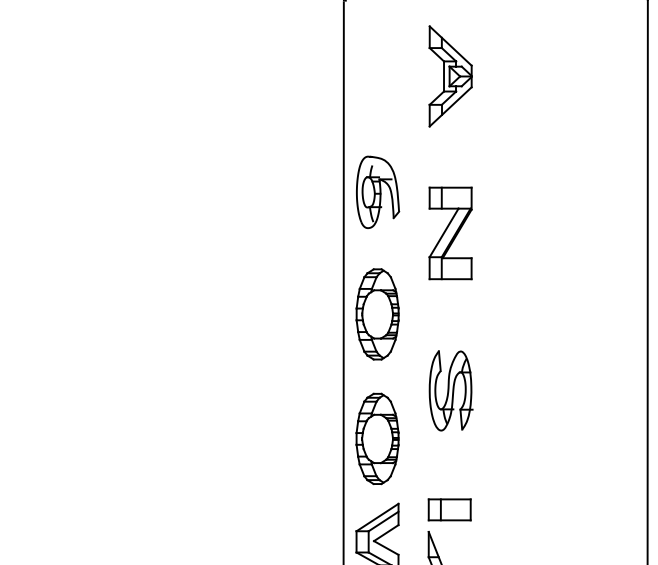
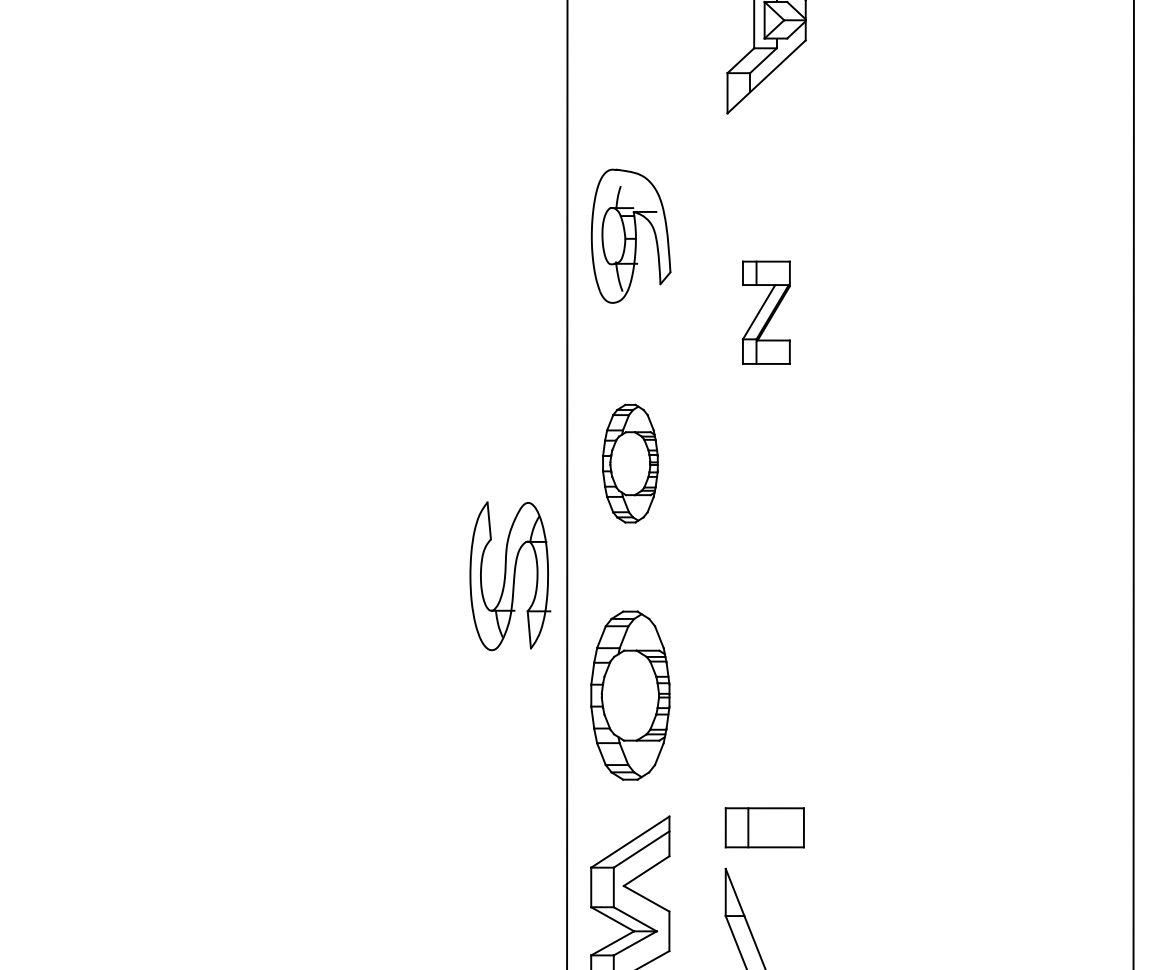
part: (450, 233) -> (766, 312), size x0.6
part: (377, 314) -> (630, 463), size x0.7
part: (450, 390) -> (509, 575), moved

